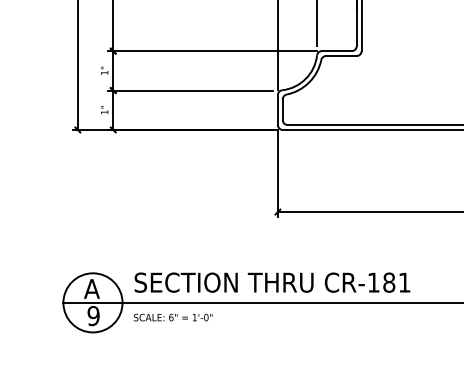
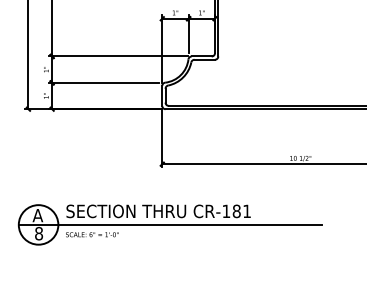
text: (94, 315) -> (39, 233), 9 -> 8

